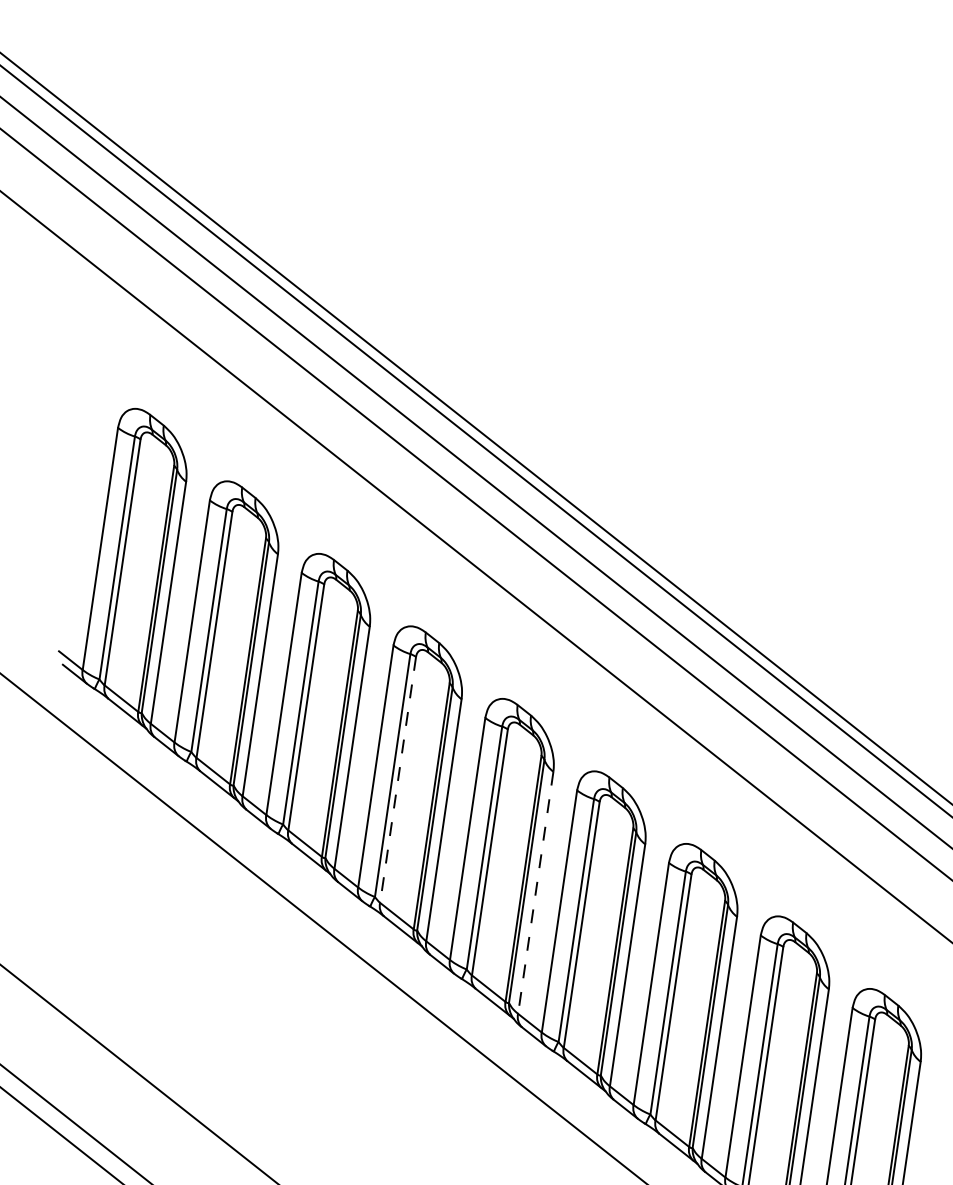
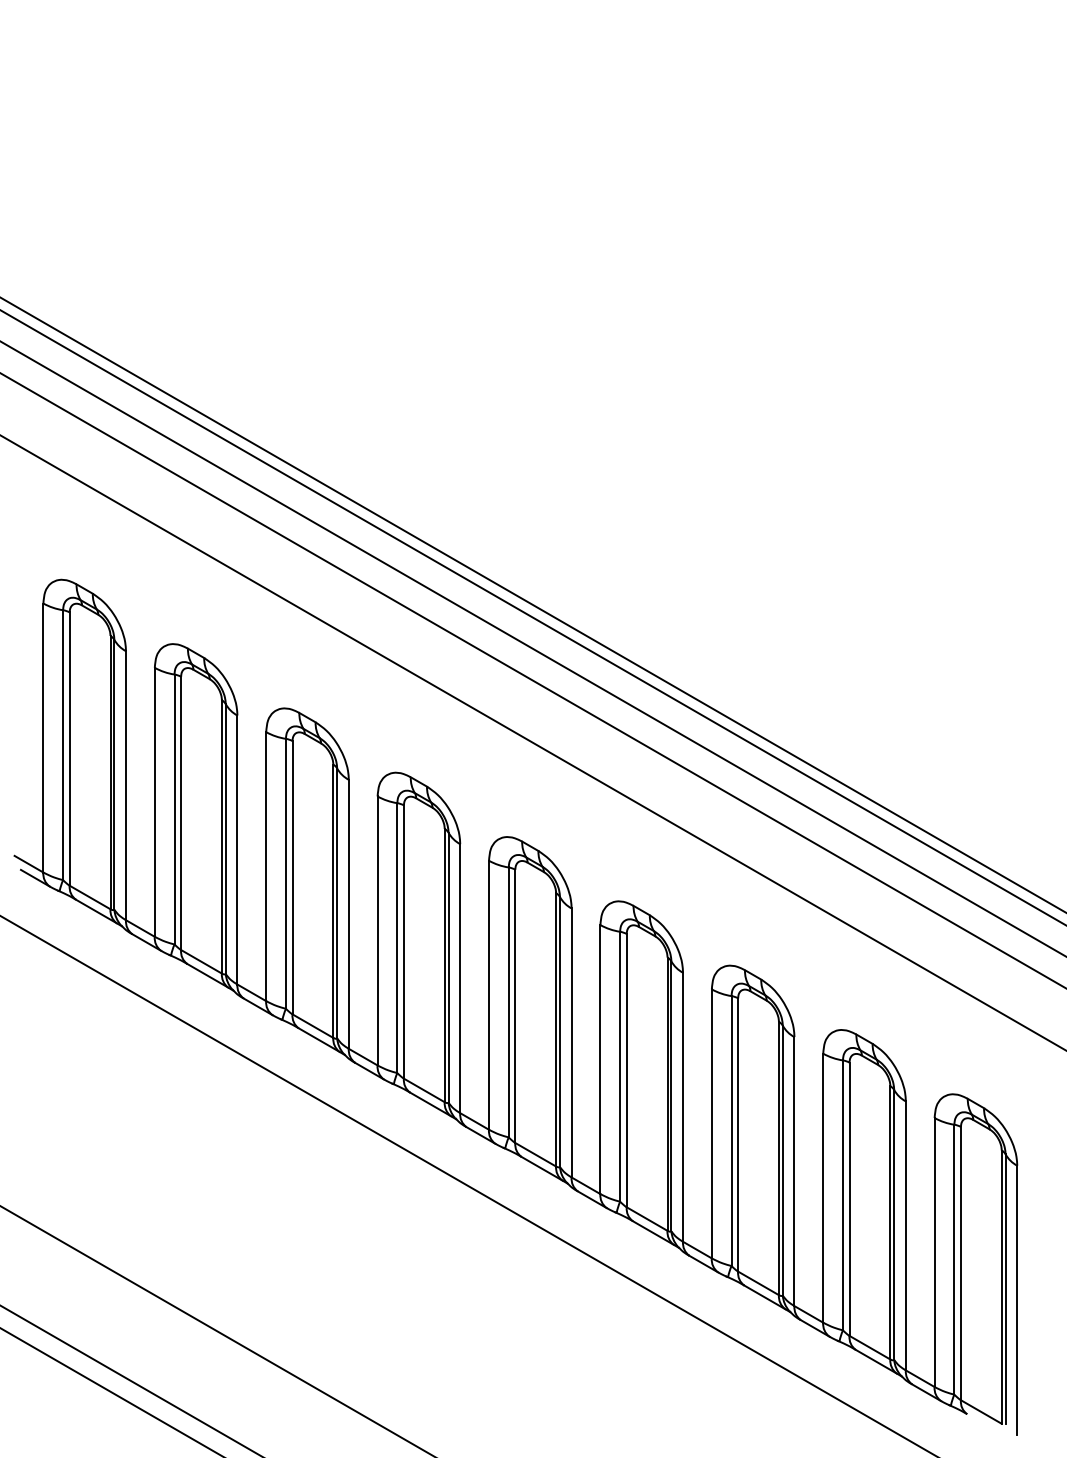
line: (397, 780) -> (403, 942), dashed -> solid
line: (535, 893) -> (571, 1043), dashed -> solid

